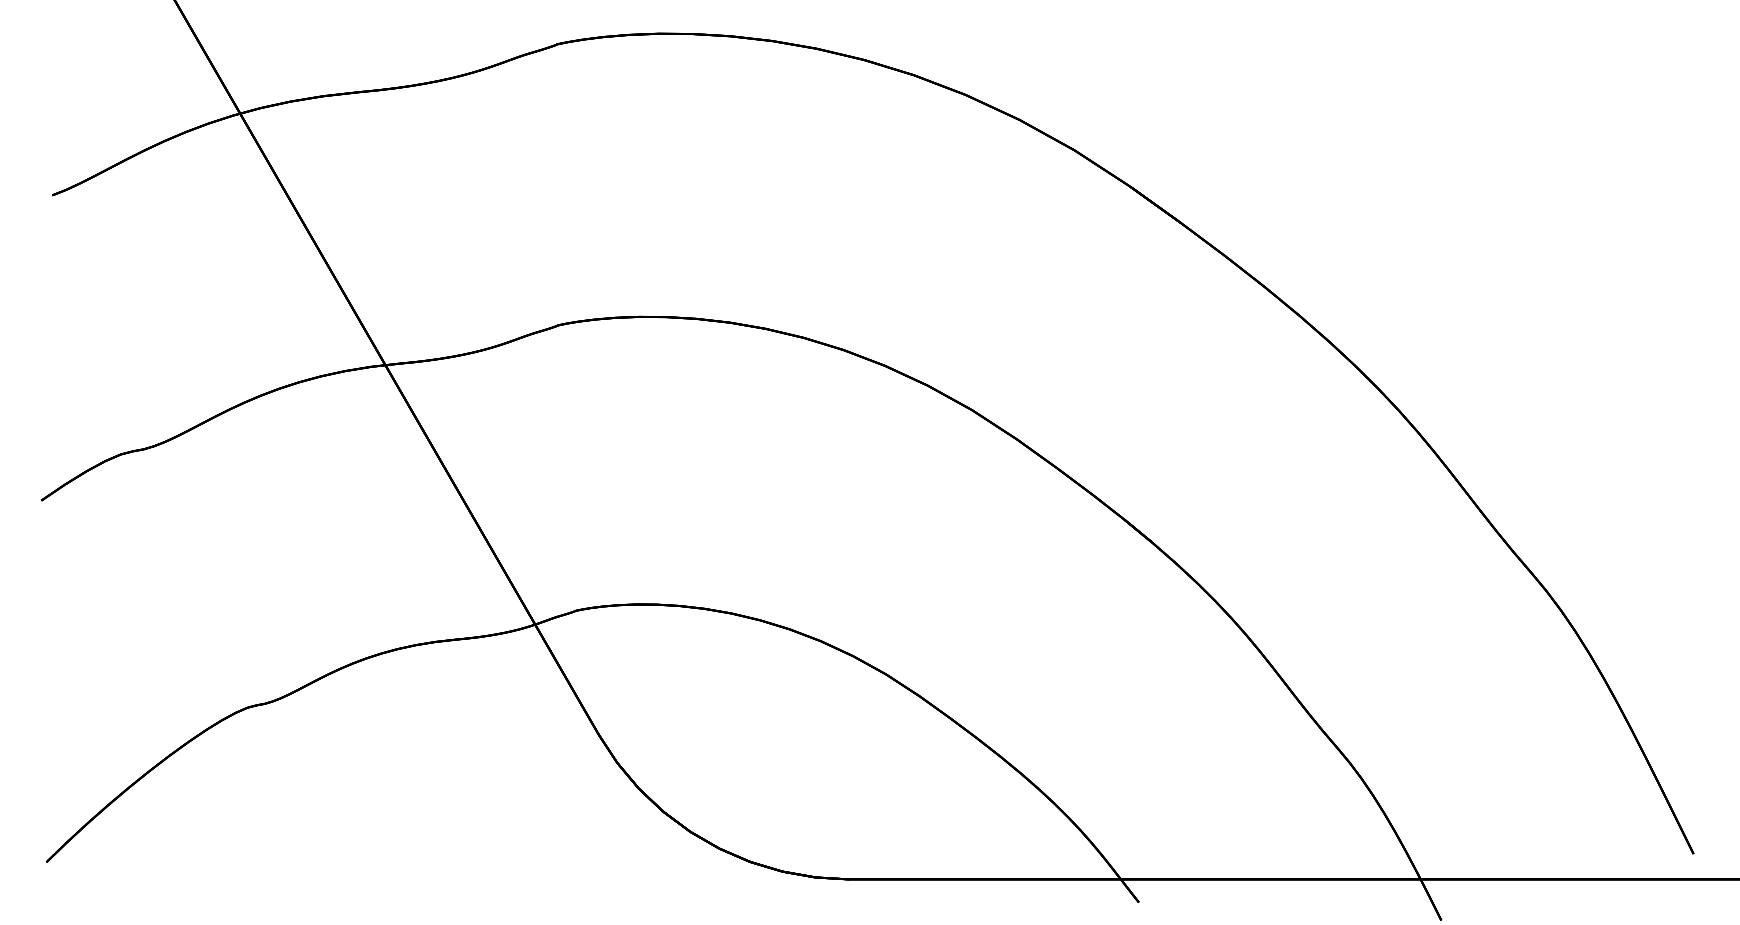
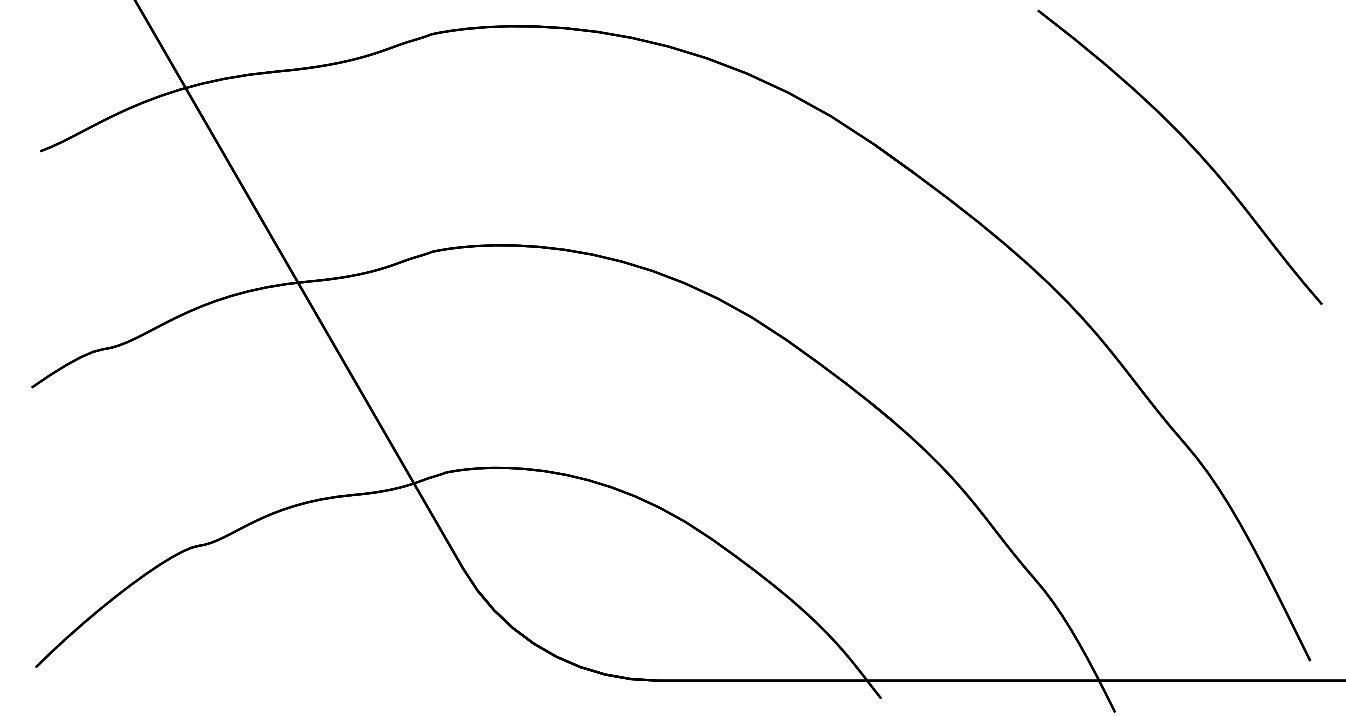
part: (1537, 187) -> (1189, 145), added

